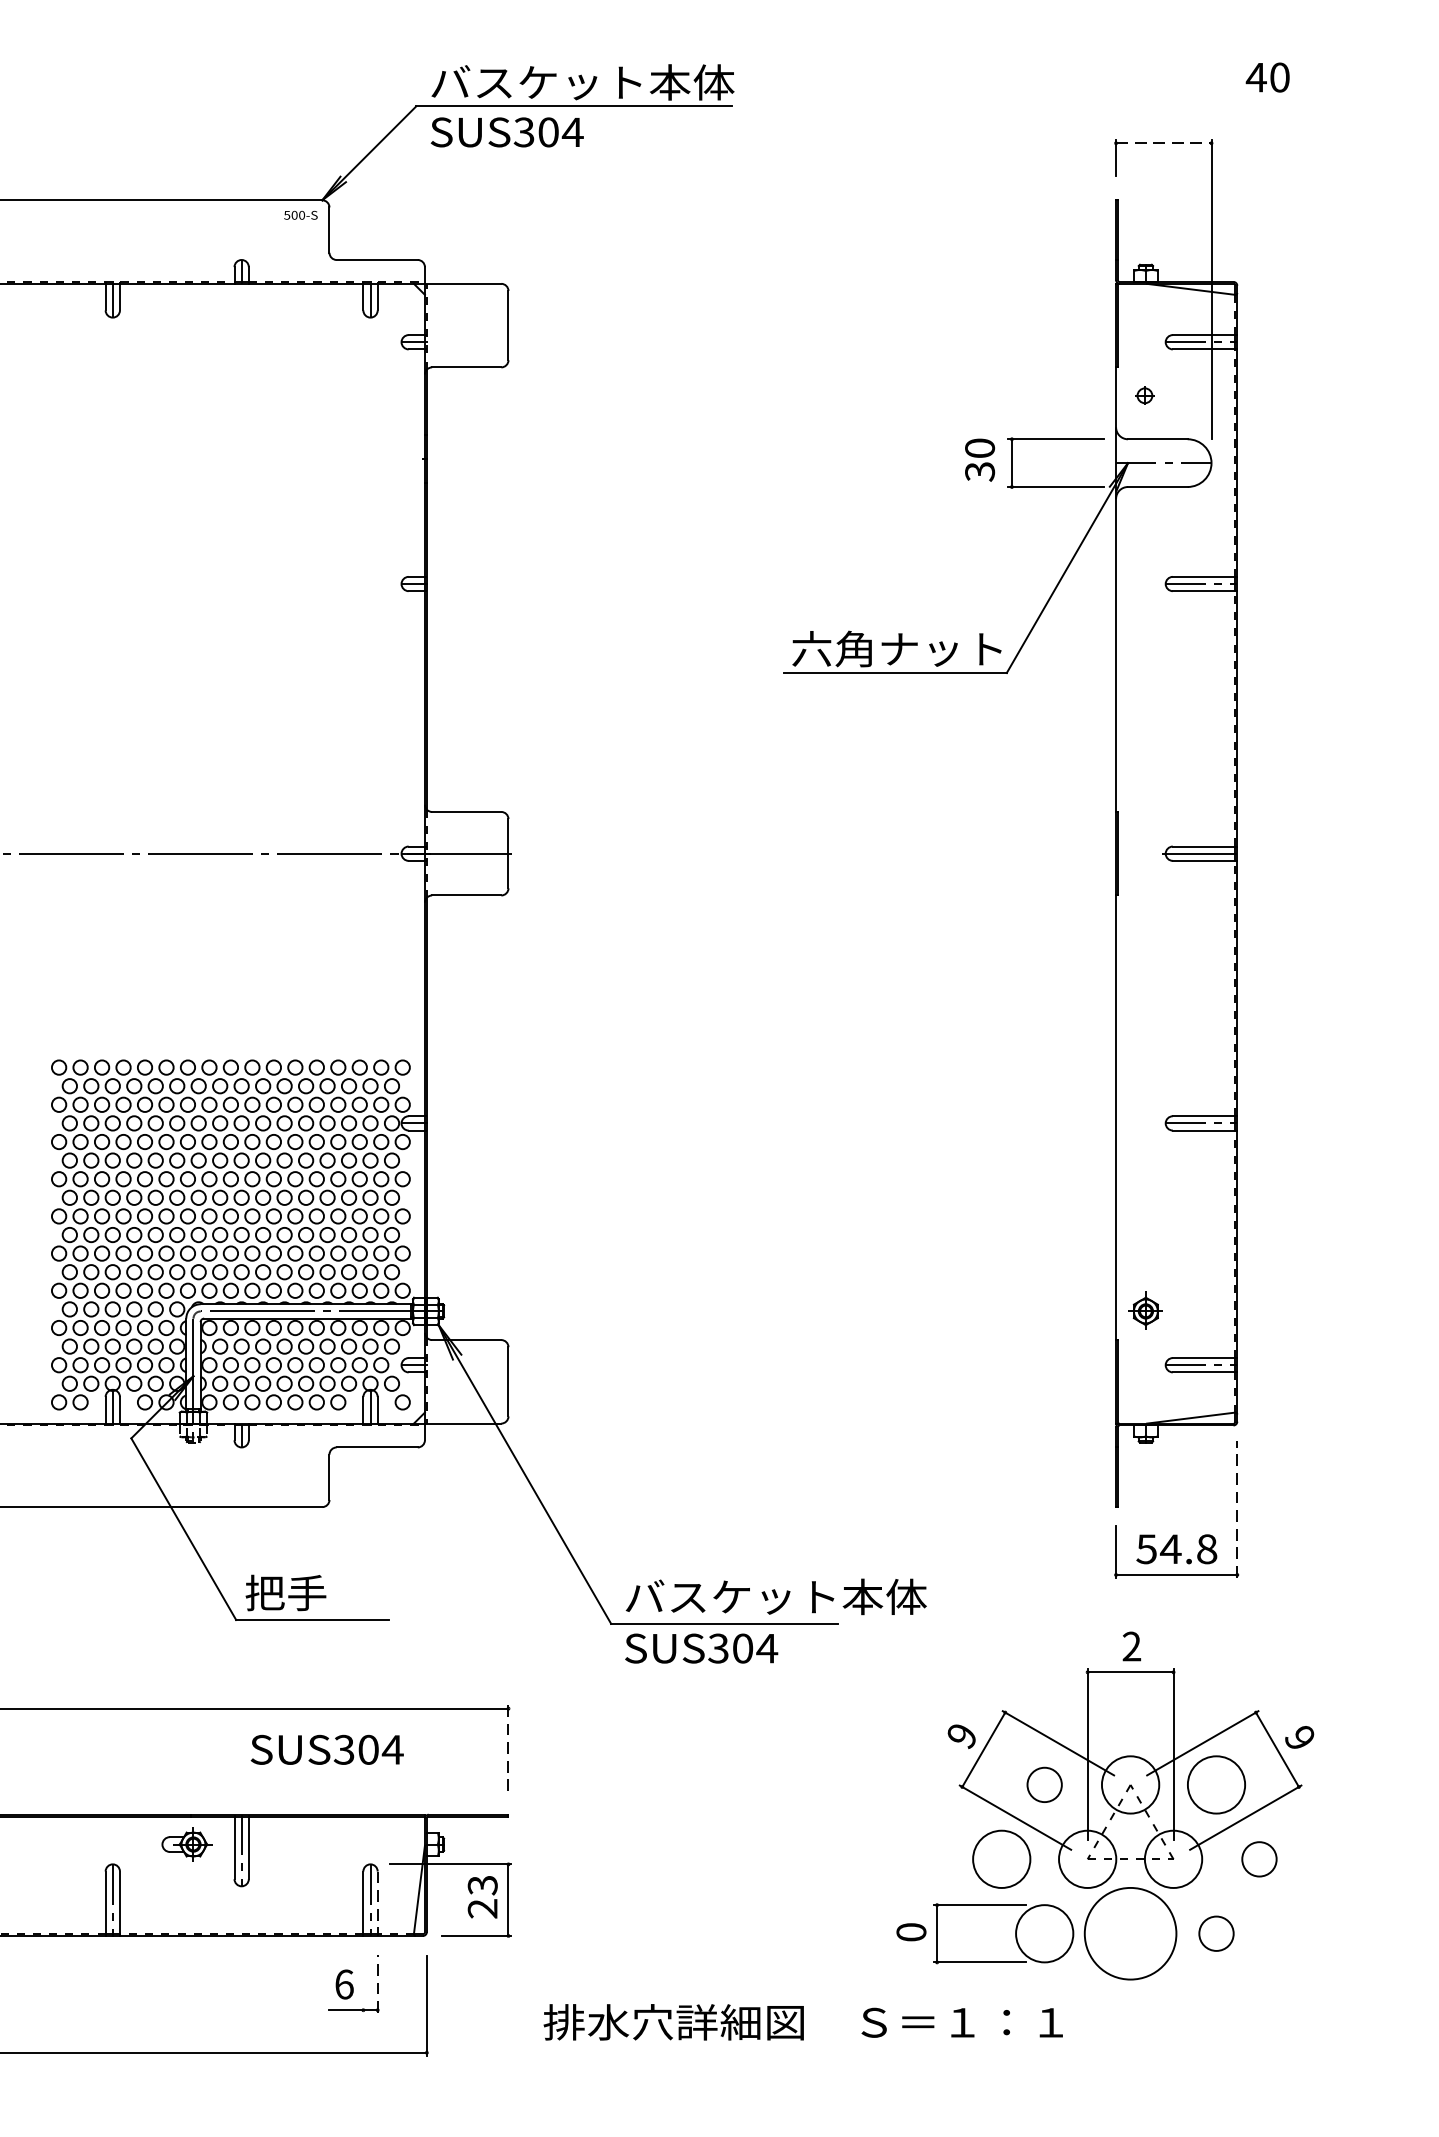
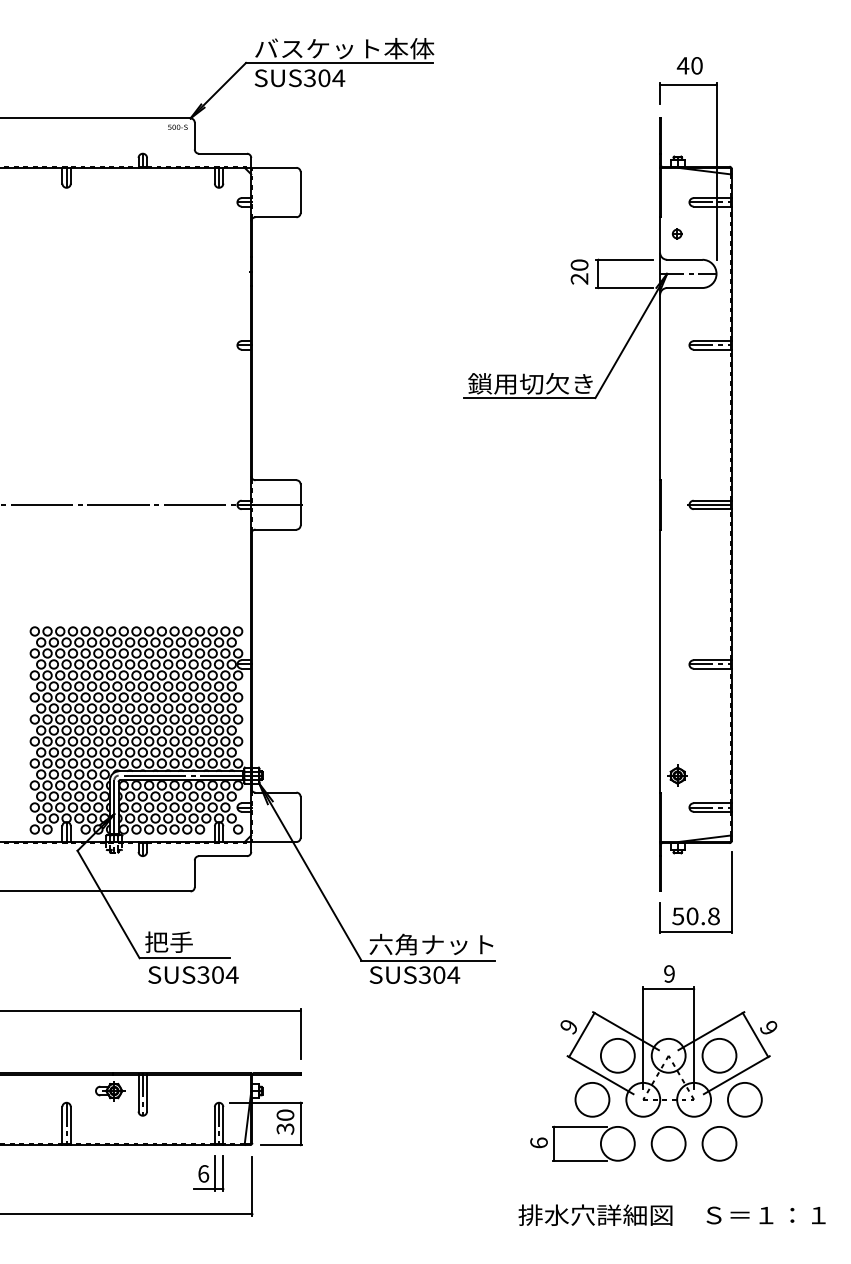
text: (1267, 77) -> (689, 65), moved
line: (1164, 142) -> (688, 84), dashed -> solid
text: (979, 470) -> (579, 278), 30 -> 20
text: (897, 648) -> (530, 383), 六角ナット -> 鎖用切欠き
line: (1236, 1508) -> (731, 892), dashed -> solid
text: (1170, 1549) -> (692, 916), 54.8 -> 50.8
text: (775, 1596) -> (458, 944), バスケット本体 -> 六角ナット
text: (1131, 1645) -> (669, 973), 2 -> 9
text: (327, 1748) -> (193, 974), moved
line: (508, 1748) -> (300, 1034), dashed -> solid
circle: (1044, 1784) -> (617, 1055), size x1.67
circle: (1258, 1858) -> (744, 1099), size x1.67
text: (482, 1895) -> (285, 1121), 23 -> 30
line: (378, 1904) -> (223, 1126), dashed -> solid
text: (910, 1931) -> (538, 1142), 0 -> 6
circle: (1130, 1933) -> (668, 1143), size x0.62
circle: (1216, 1933) -> (719, 1143), size x1.67
line: (362, 1983) -> (214, 1173), added
line: (378, 1983) -> (223, 1173), dashed -> solid
text: (802, 2021) -> (671, 1214), moved

